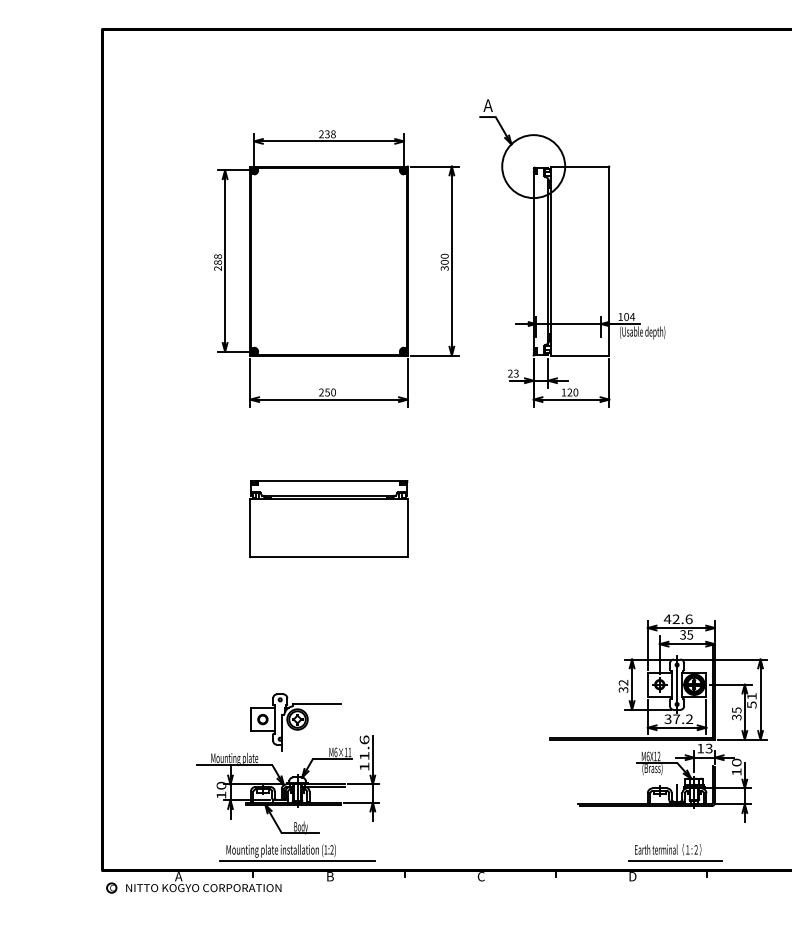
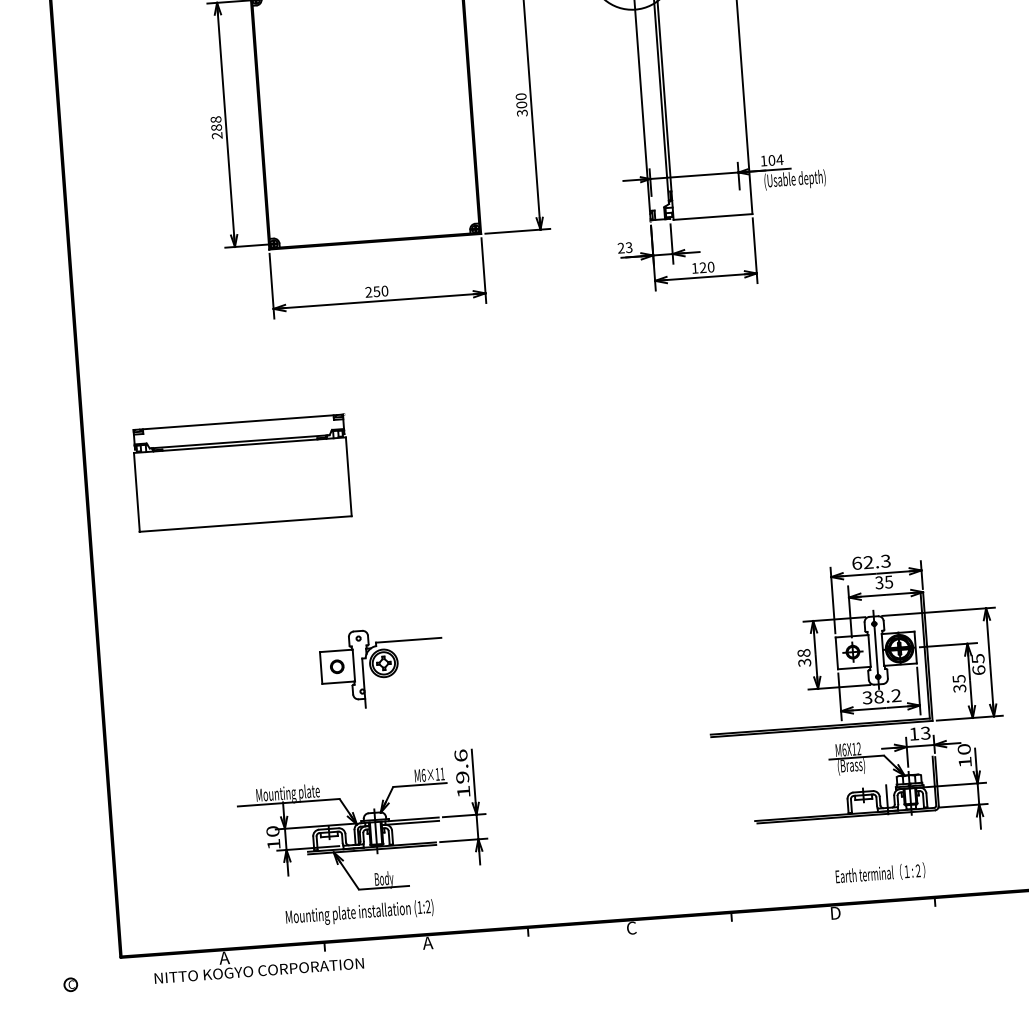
part: (328, 519) -> (241, 473), moved
text: (677, 619) -> (870, 562), 42.6 -> 62.3
text: (623, 682) -> (803, 652), 32 -> 38
text: (751, 700) -> (977, 664), 51 -> 65
text: (676, 719) -> (878, 697), 37.2 -> 38.2
part: (295, 722) -> (381, 667), moved
text: (364, 755) -> (462, 776), 11.6 -> 19.6
line: (297, 860) -> (382, 924), removed
line: (675, 860) -> (891, 887), removed
text: (329, 876) -> (427, 942), B -> A
part: (111, 887) -> (70, 984), moved

